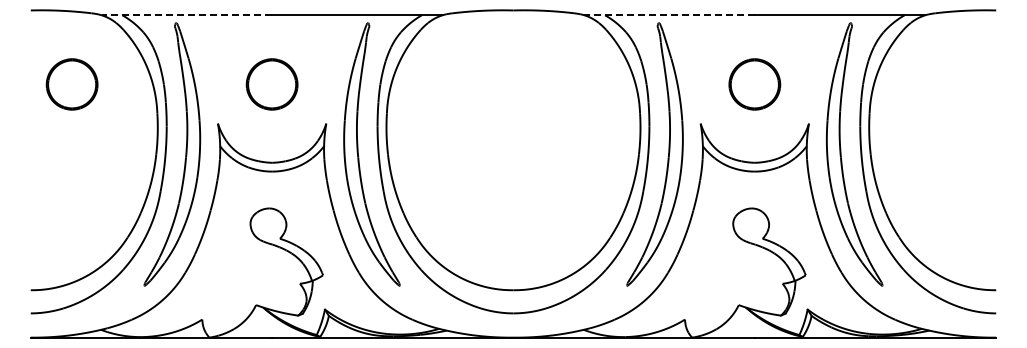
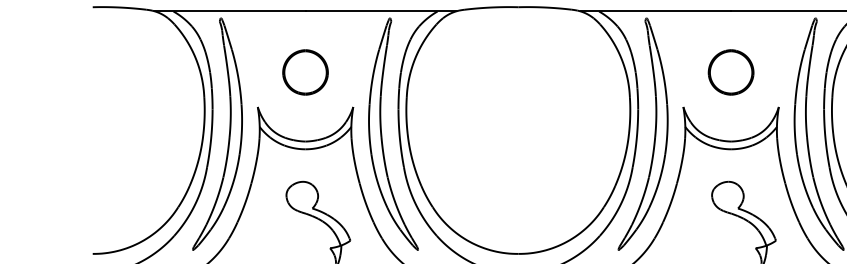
line: (186, 15) -> (230, 11), dashed -> solid
line: (669, 15) -> (655, 11), dashed -> solid
part: (71, 84) -> (128, 72), removed

